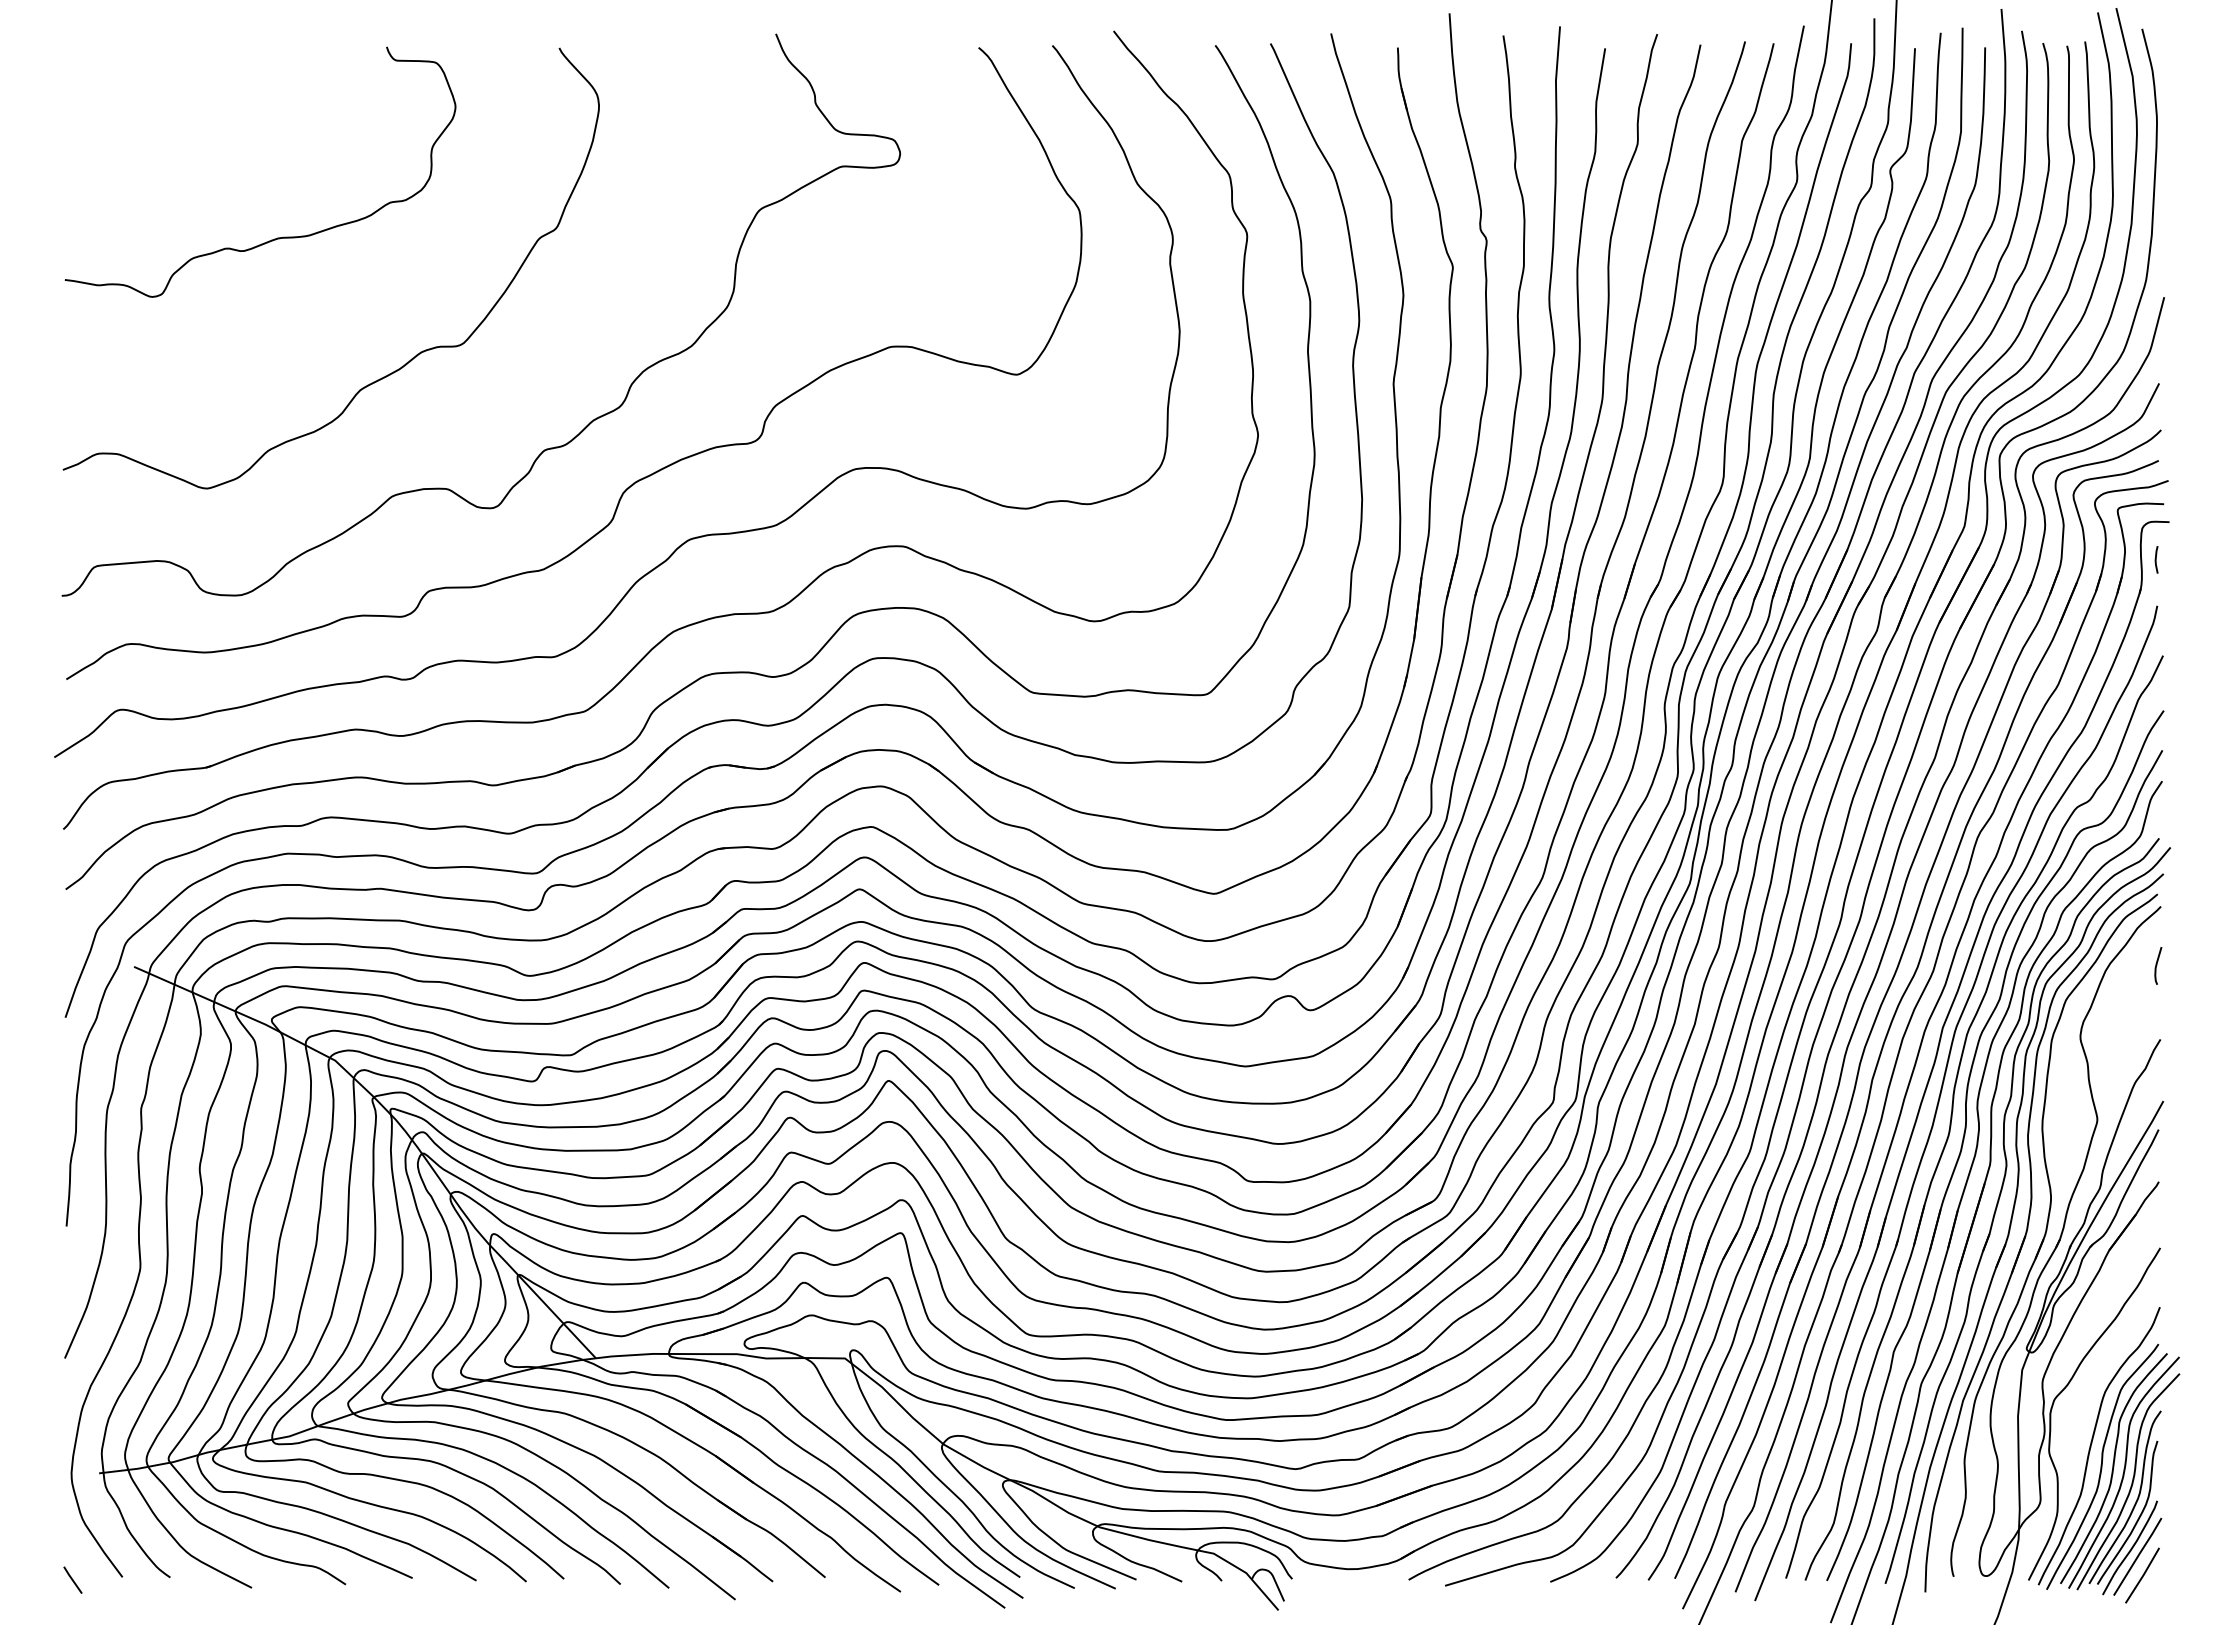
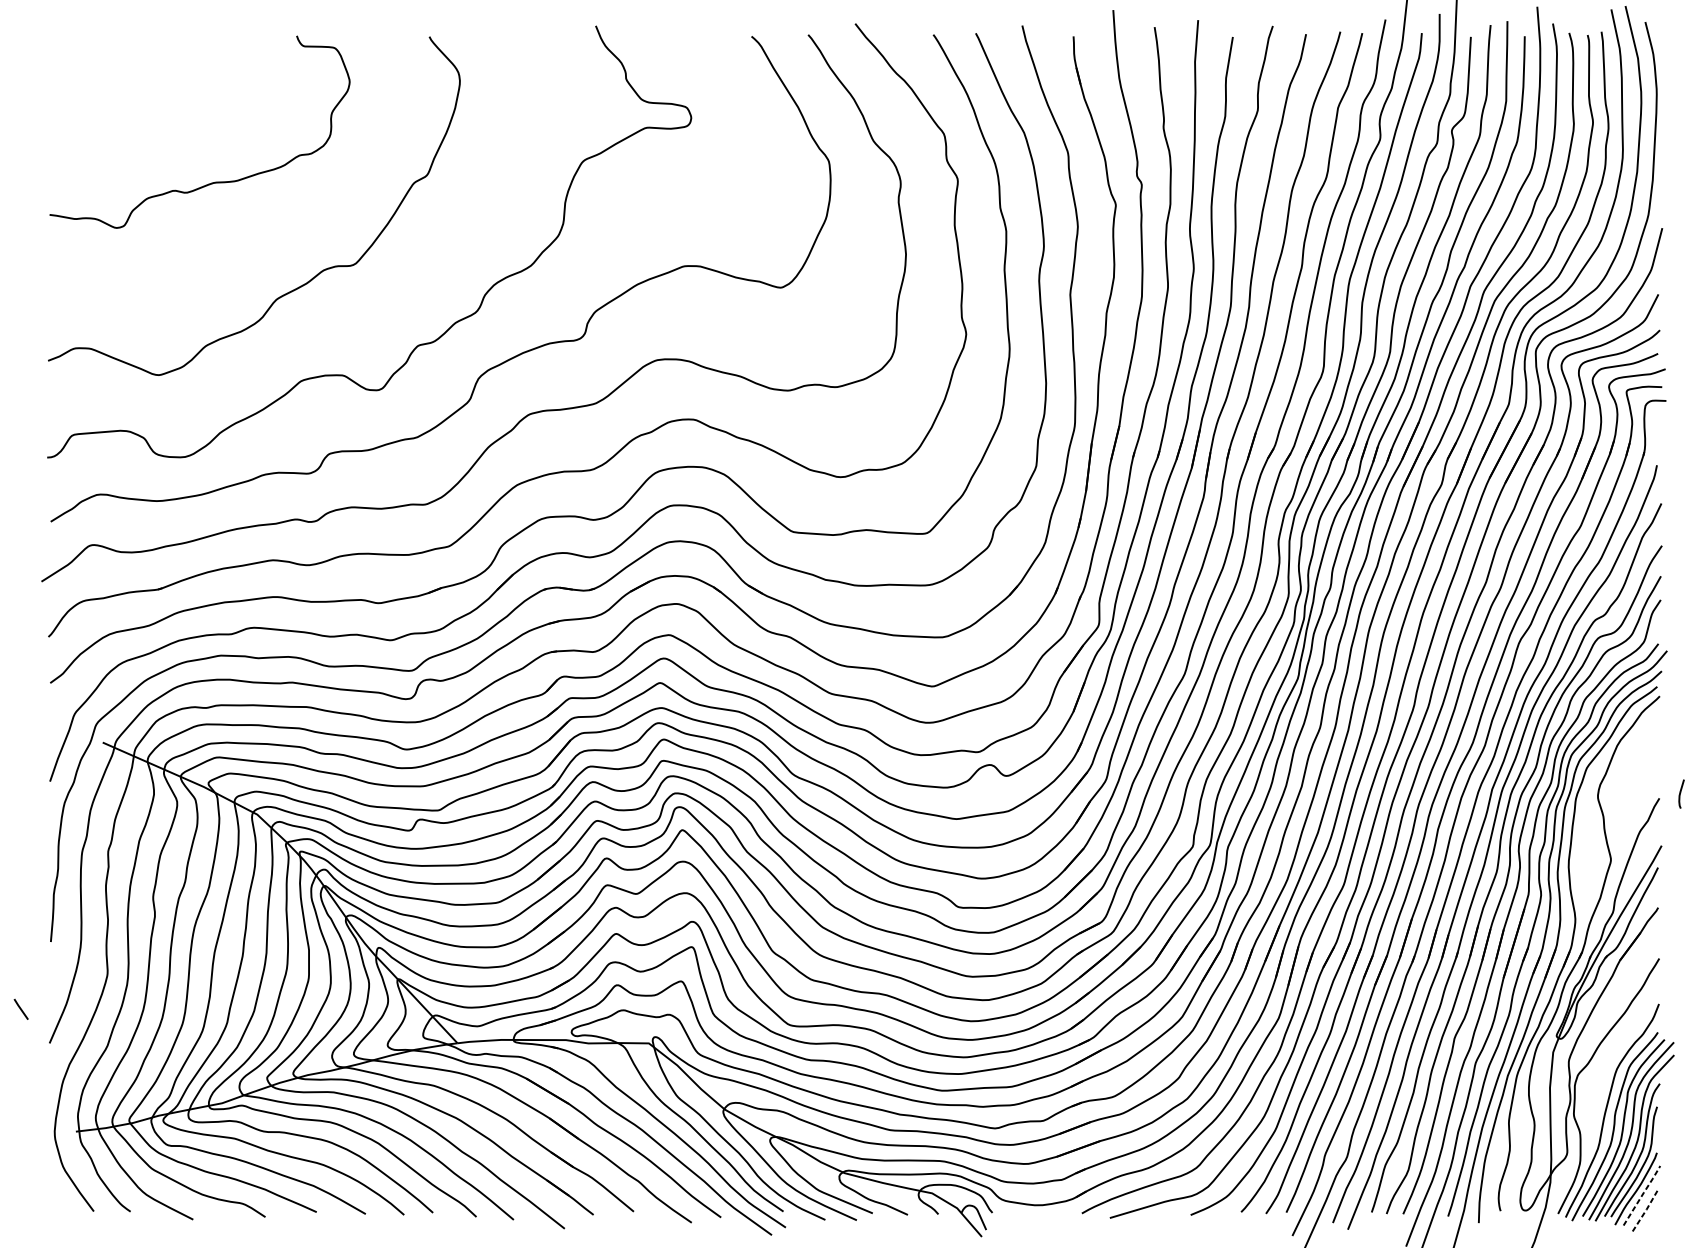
line: (2156, 559) -> (1656, 429), removed
curve: (2157, 965) -> (1680, 793), moved
line: (2138, 1555) -> (1642, 1194), solid -> dashed
line: (2143, 1574) -> (1646, 1209), solid -> dashed
line: (72, 1579) -> (20, 1008), moved

